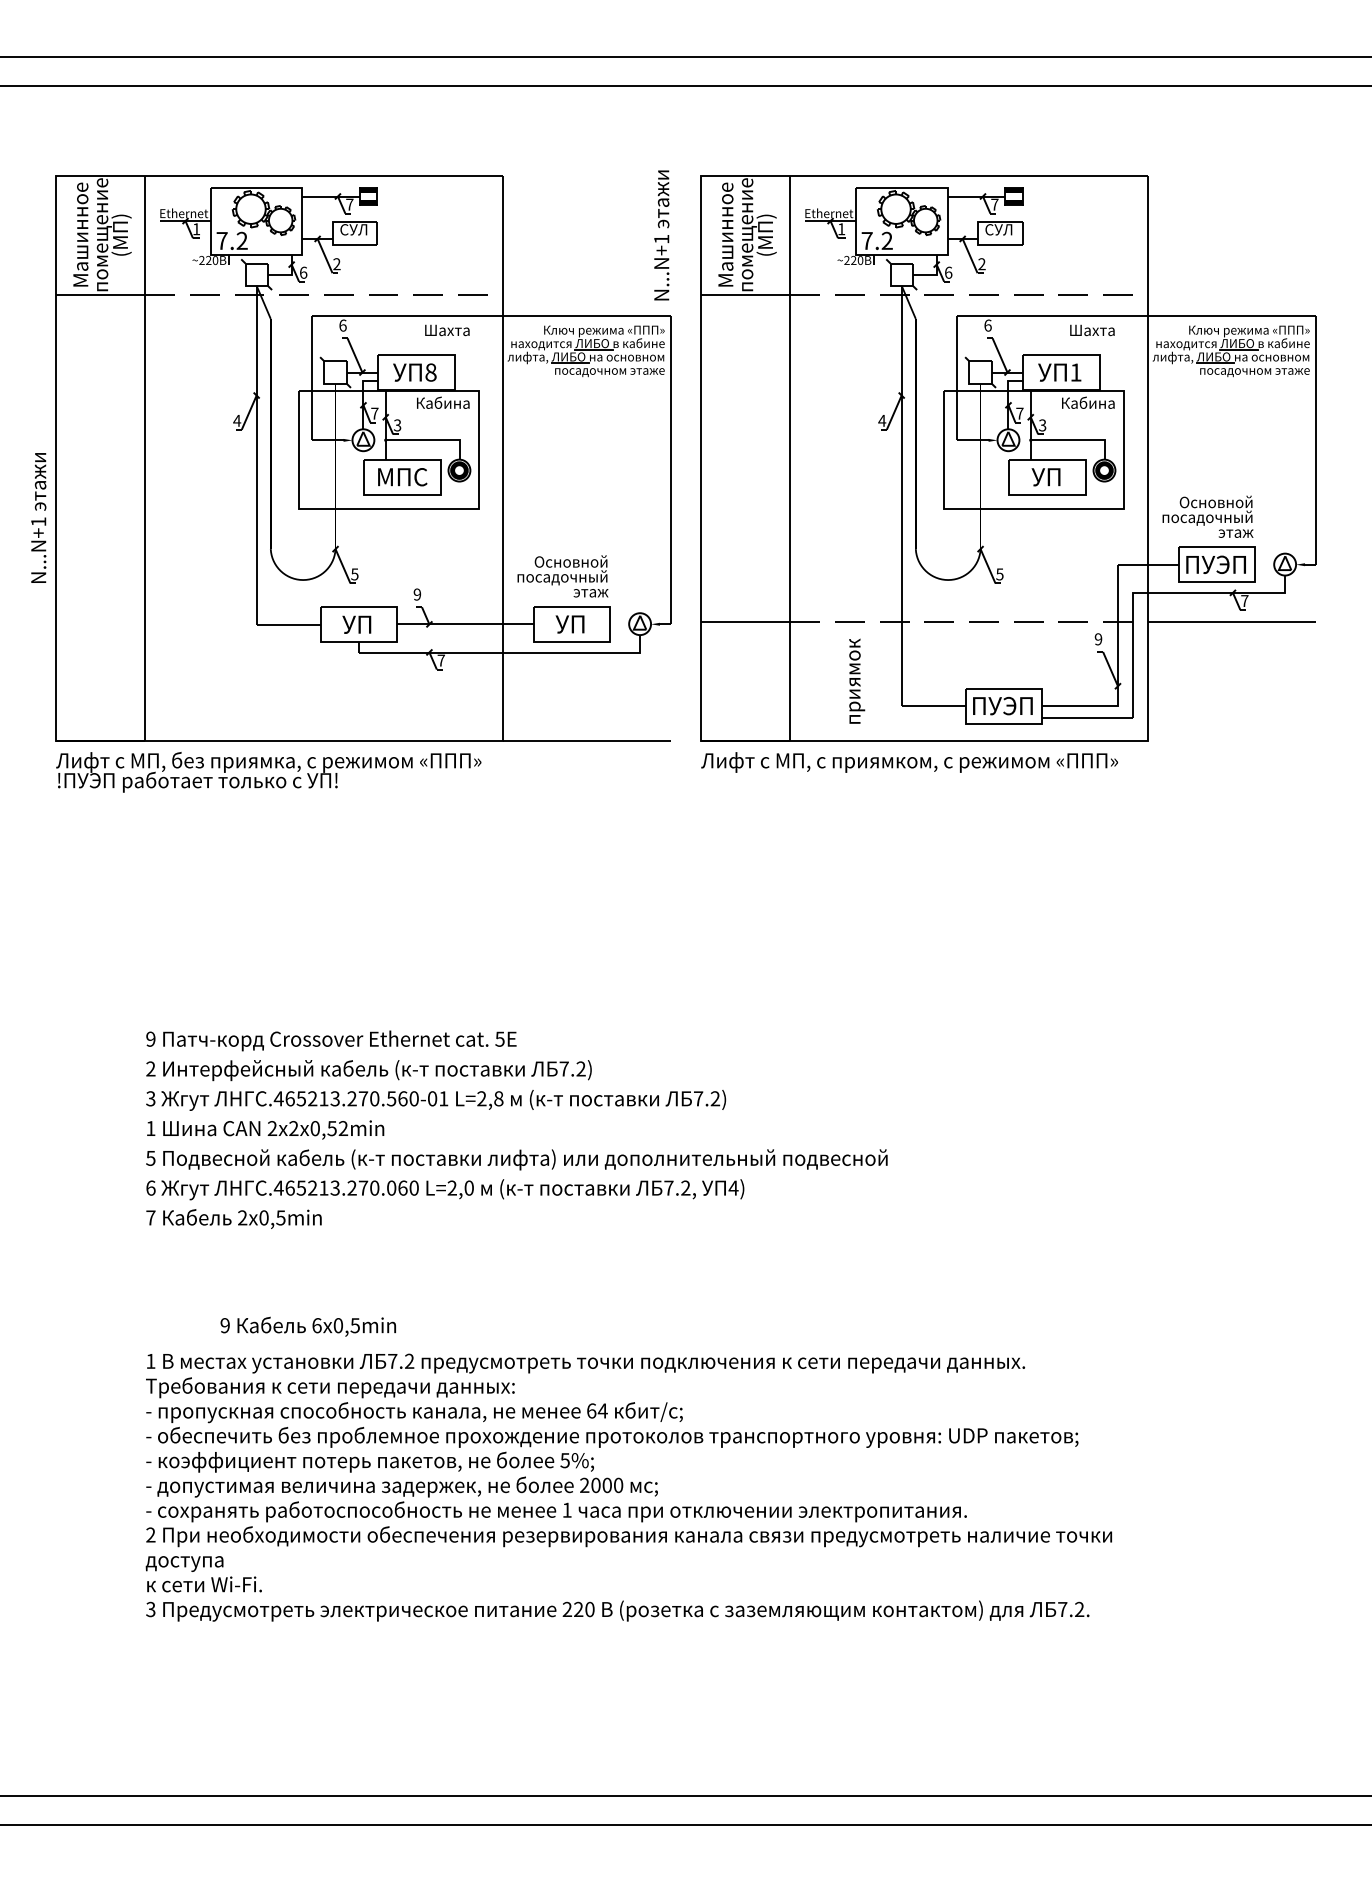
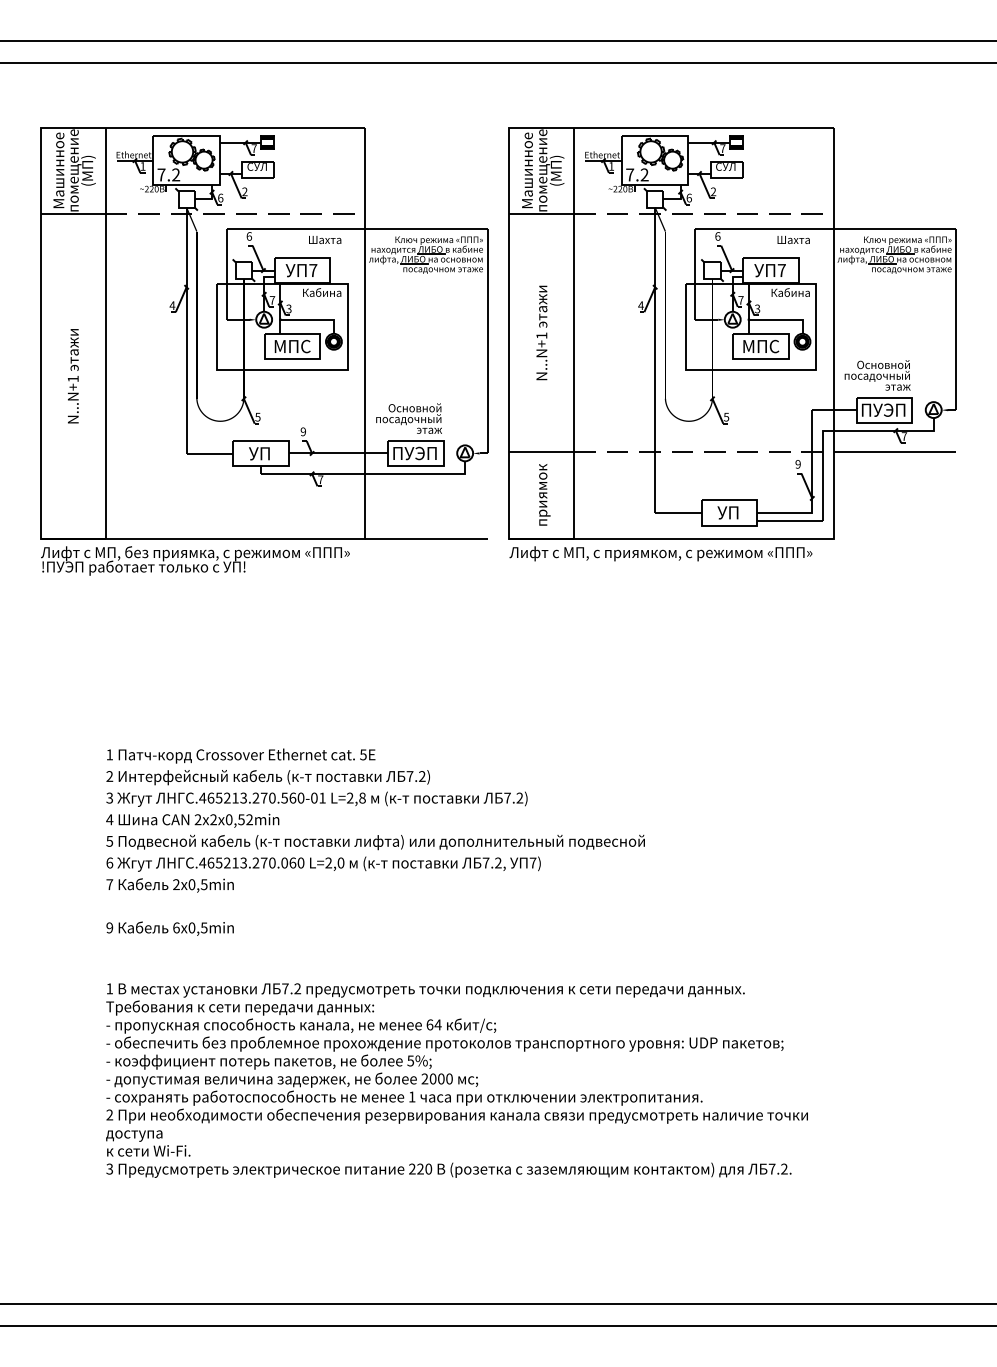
text: (661, 234) -> (541, 332), moved
text: (431, 372) -> (313, 270), 8 -> 7
text: (1075, 372) -> (781, 270), 1 -> 7
text: (1048, 477) -> (761, 346), УП -> МПС
text: (38, 518) -> (73, 376), moved
text: (570, 624) -> (414, 453), УП -> ПУЭП
text: (856, 680) -> (544, 494), moved
text: (1002, 705) -> (728, 512), ПУЭП -> УП
text: (150, 1038) -> (109, 754), 9 -> 1
text: (150, 1128) -> (109, 819), 1 -> 4
text: (732, 1187) -> (532, 862), 4) -> 7)
text: (307, 1326) -> (169, 928), moved

